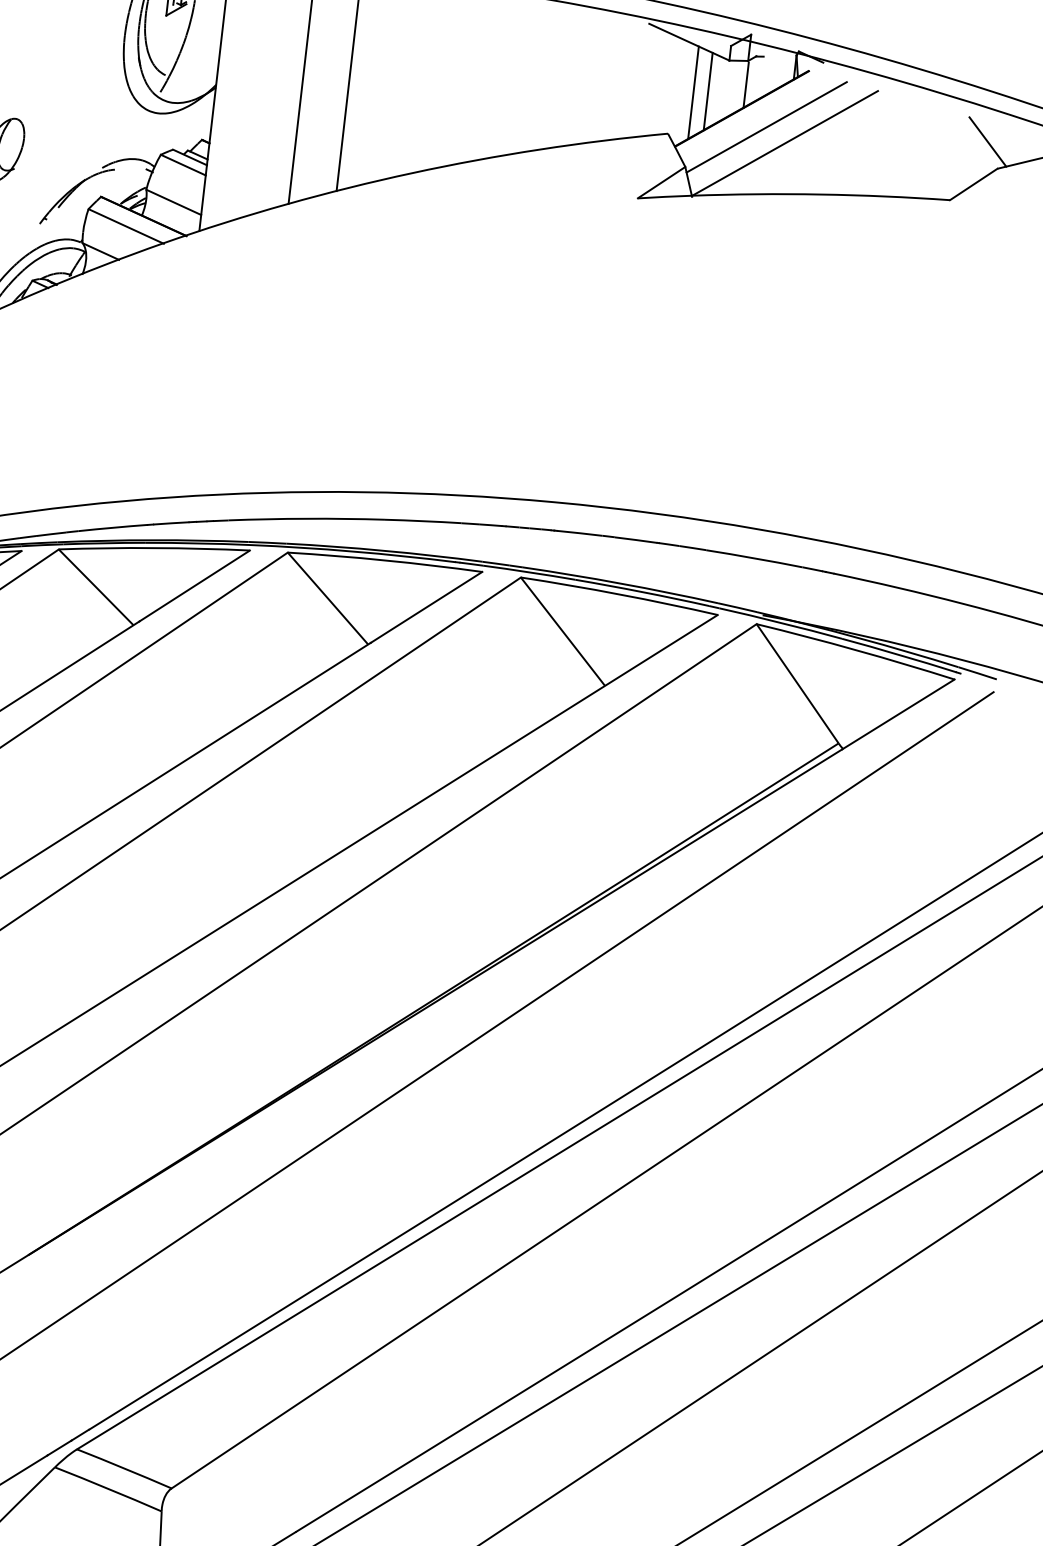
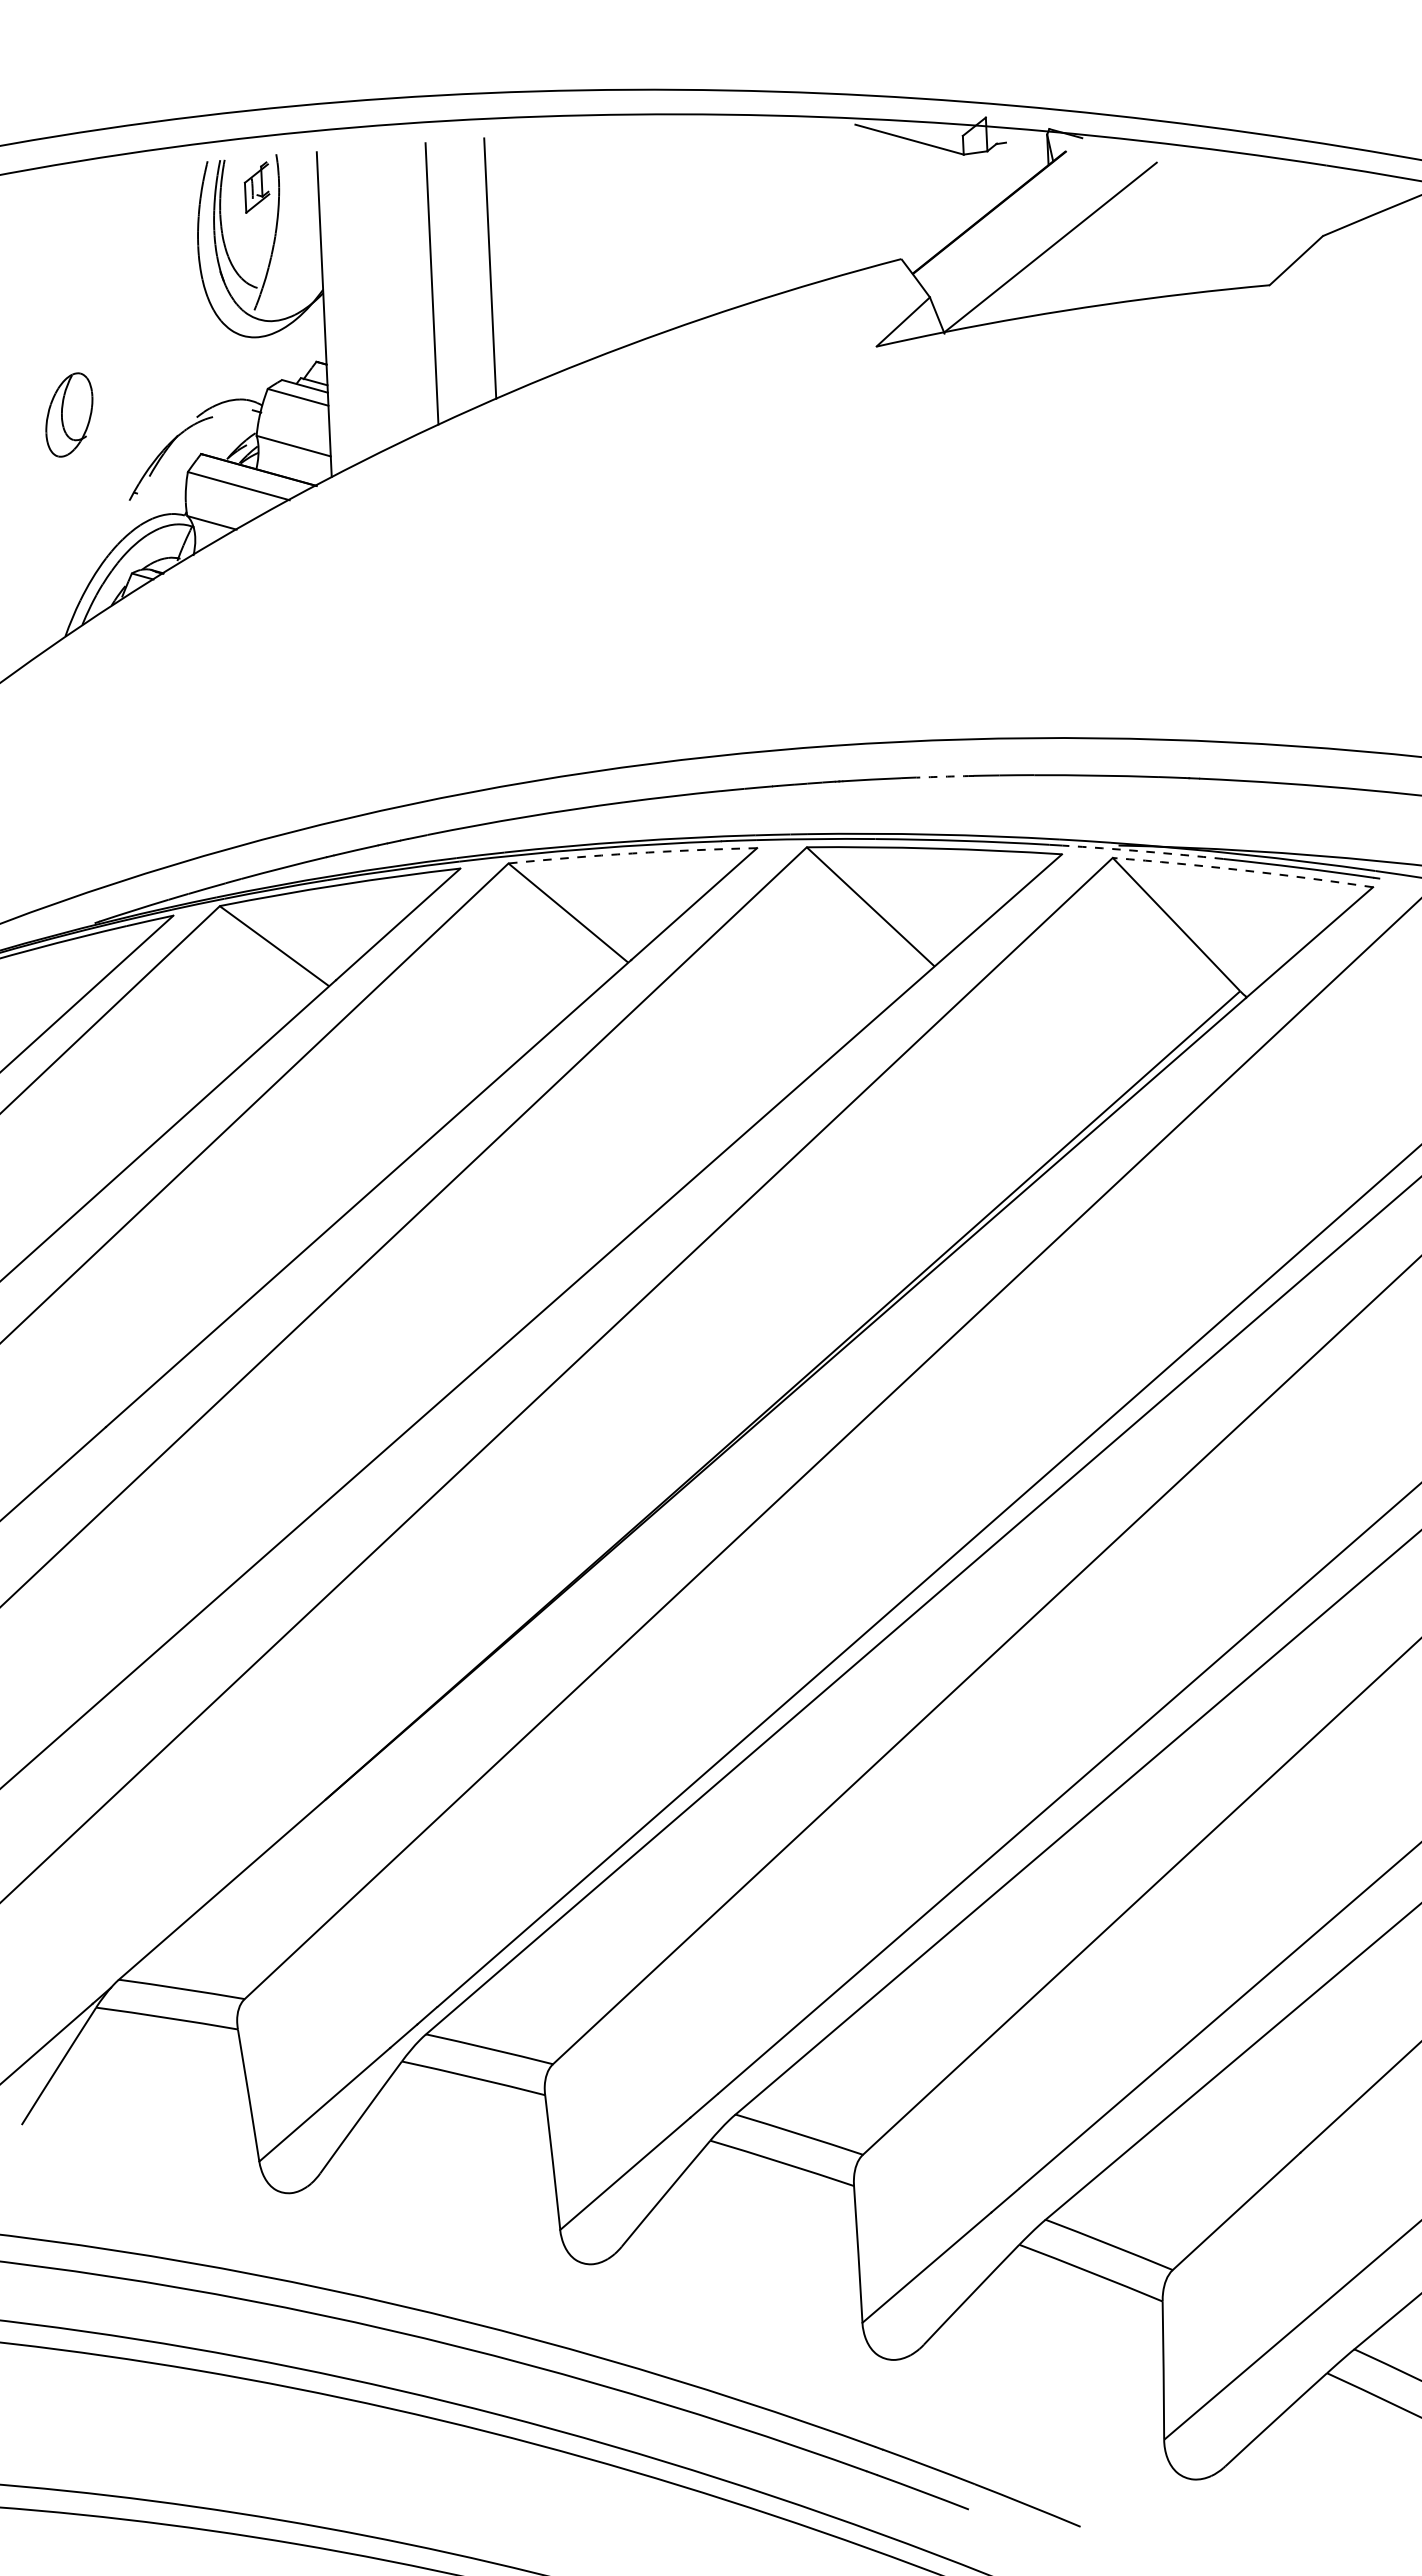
line: (746, 84) -> (989, 181), removed
line: (708, 91) -> (943, 197), removed
line: (693, 92) -> (924, 202), removed
line: (766, 126) -> (1023, 230), removed
line: (987, 142) -> (1305, 204), removed
arc: (636, 539) -> (944, 776), solid -> dashed
arc: (385, 560) -> (632, 853), solid -> dashed
arc: (780, 622) -> (1142, 851), solid -> dashed
arc: (856, 650) -> (1243, 870), solid -> dashed

